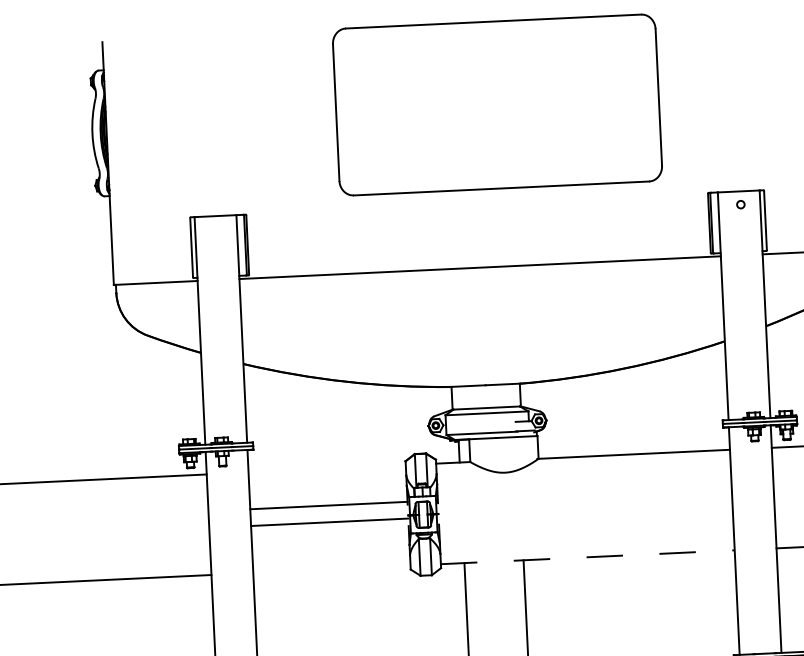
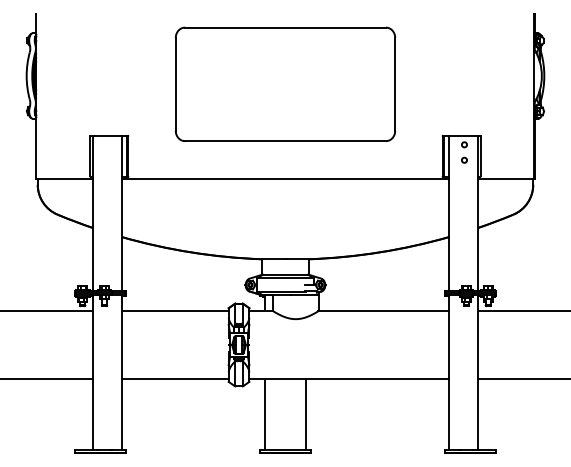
part: (497, 103) -> (285, 83), moved
circle: (741, 226) -> (464, 159), added
line: (327, 505) -> (174, 310), moved
line: (328, 522) -> (174, 379), moved
line: (588, 557) -> (349, 379), dashed -> solid

